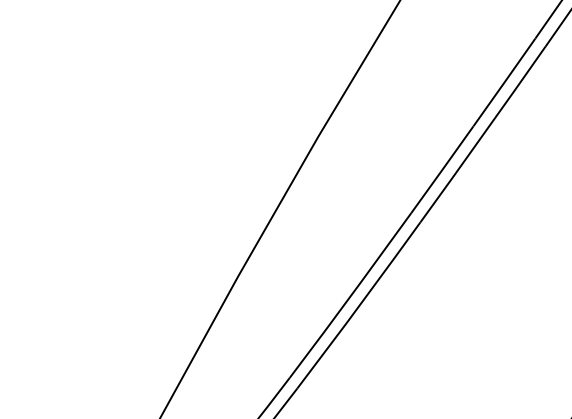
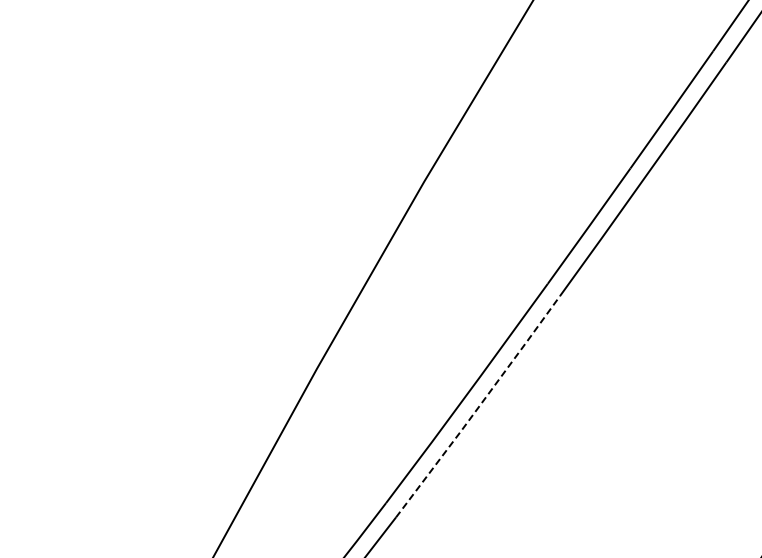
line: (359, 305) -> (479, 406), solid -> dashed

